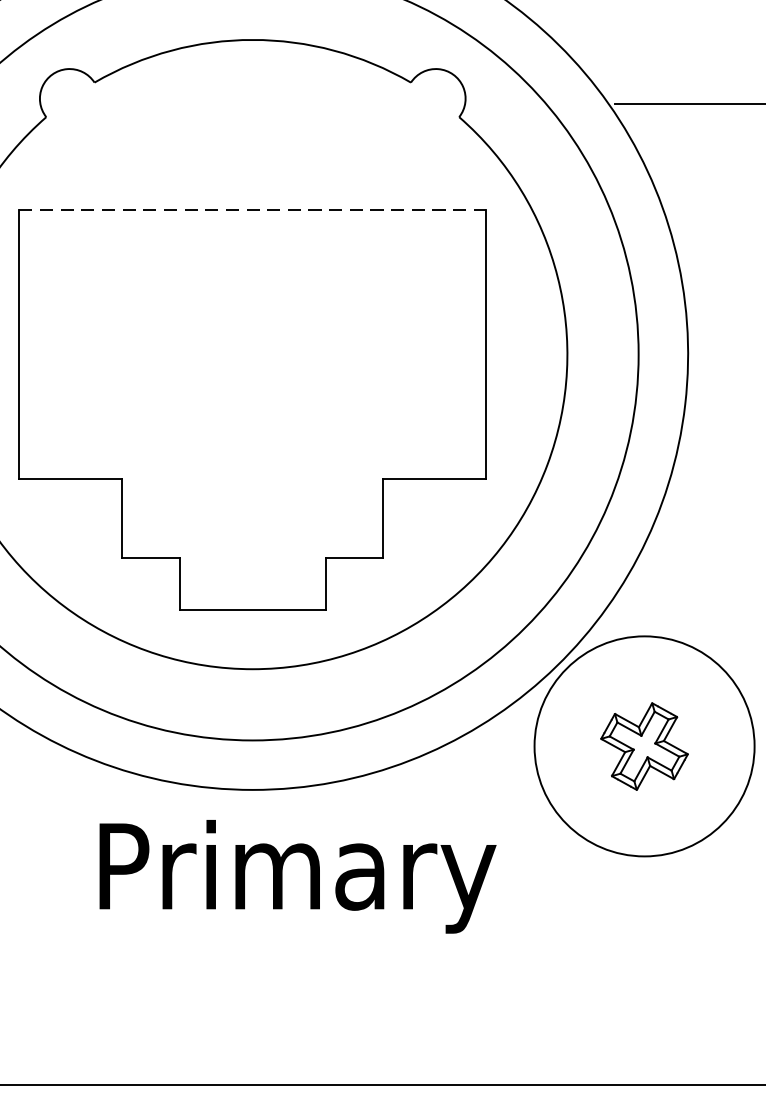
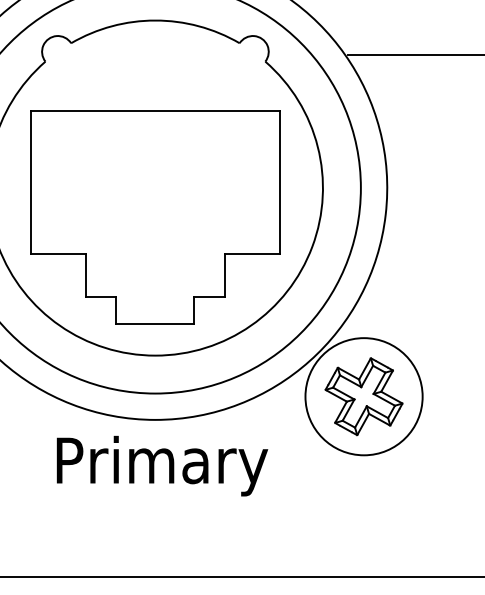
line: (252, 210) -> (155, 111), dashed -> solid
part: (643, 745) -> (363, 396), size x1.67
text: (297, 875) -> (162, 465), moved

